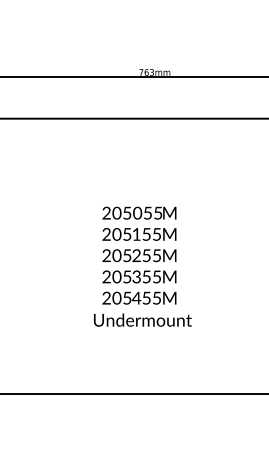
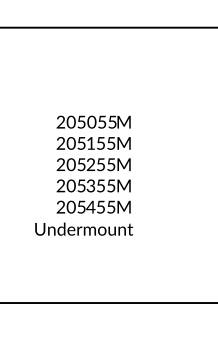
text: (139, 255) -> (93, 164), moved

